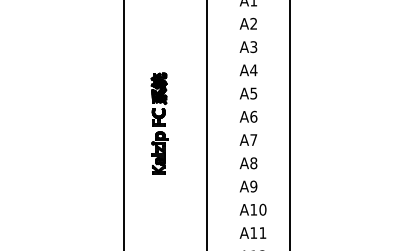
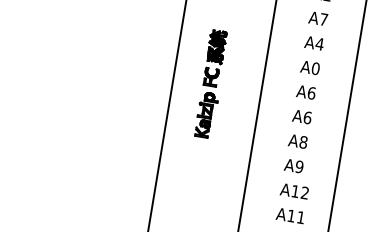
text: (253, 47) -> (323, 20), A3 -> A7
text: (253, 93) -> (315, 68), A5 -> A0
text: (253, 139) -> (307, 117), A7 -> A6
text: (262, 209) -> (304, 192), A10 -> A12

